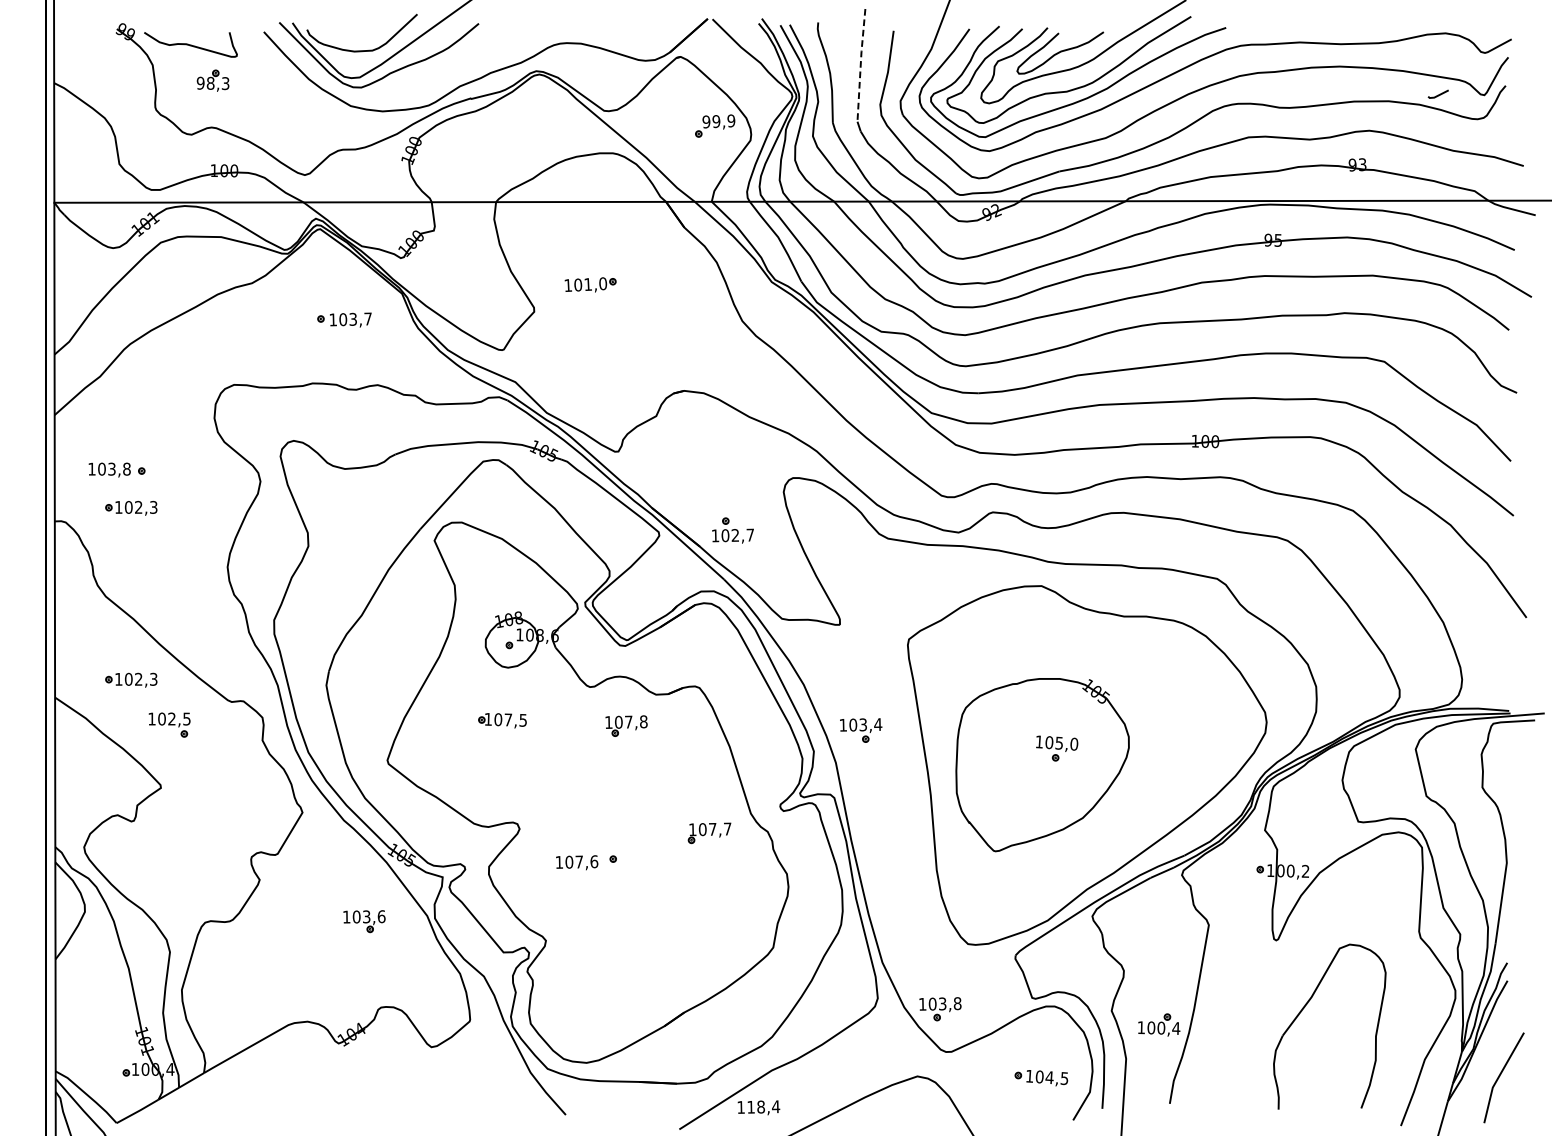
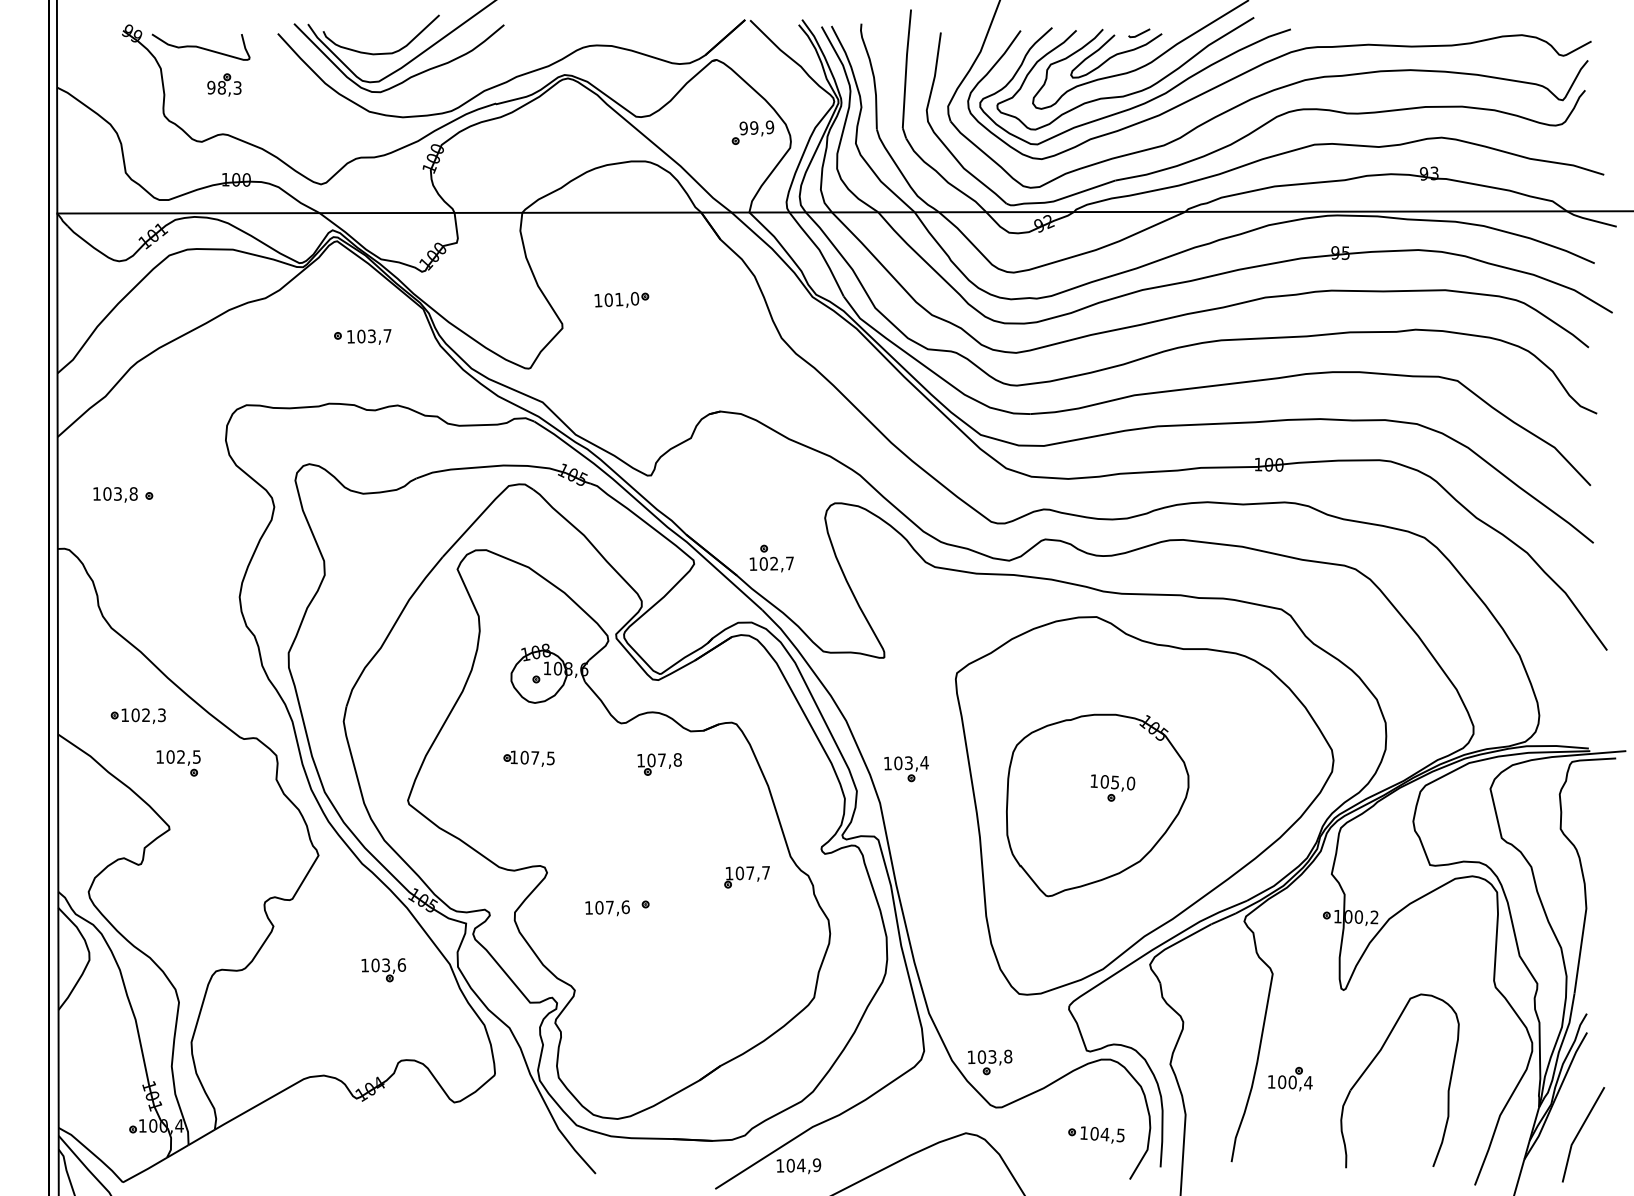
line: (861, 65) -> (906, 68), dashed -> solid
line: (1438, 94) -> (1139, 33), moved
part: (130, 507) -> (137, 534), removed
part: (1159, 1024) -> (1290, 1078), moved
text: (763, 1107) -> (803, 1165), 118,4 -> 104,9

